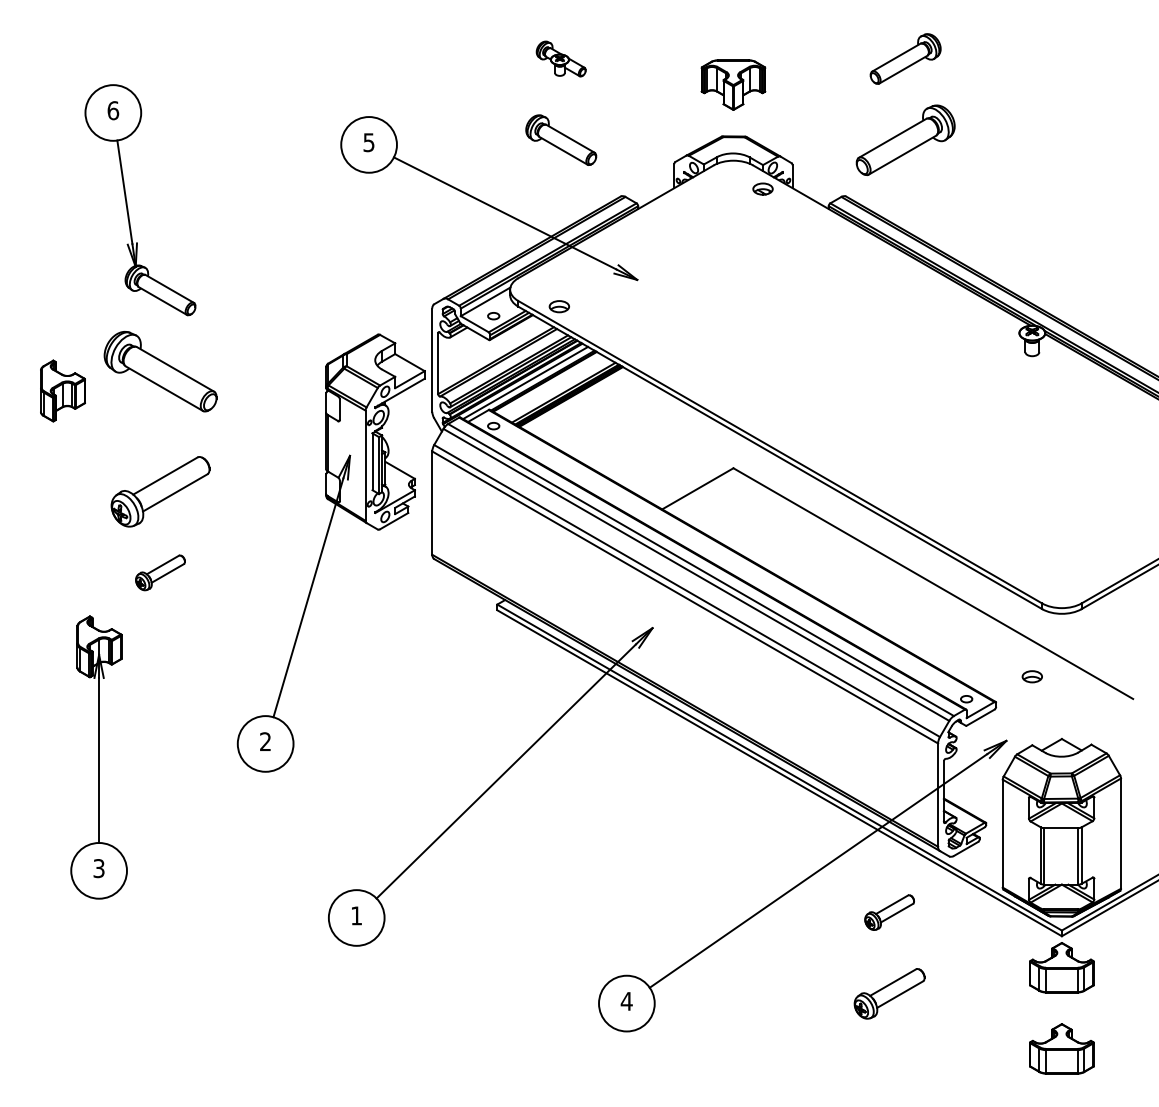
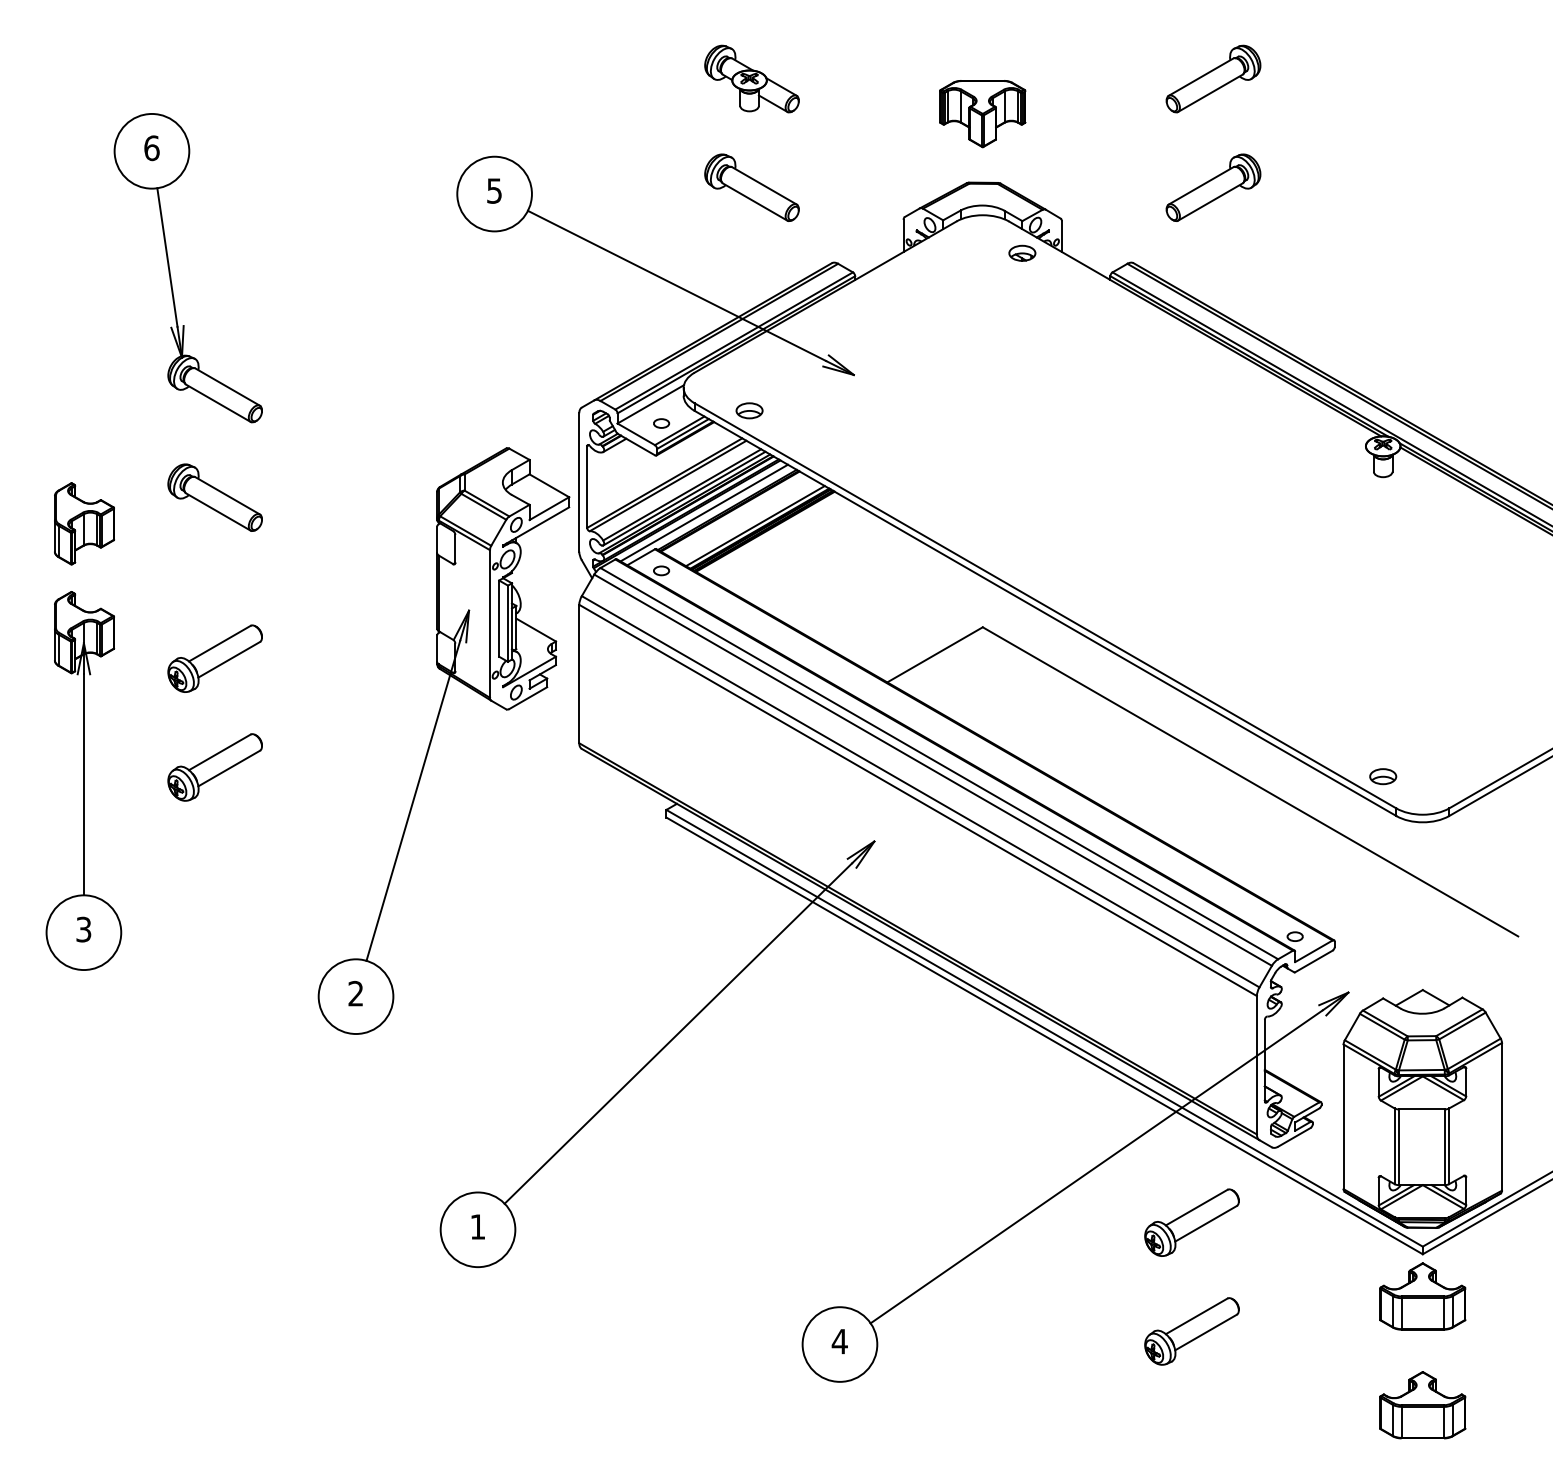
part: (560, 58) -> (751, 78), size x1.43
part: (905, 139) -> (1213, 187), size x0.71
part: (160, 371) -> (214, 497), size x0.62
part: (160, 491) -> (214, 658), size x0.71
part: (160, 572) -> (214, 767), size x1.43
part: (1032, 676) -> (1383, 776), moved
part: (98, 757) -> (83, 780), moved
part: (889, 912) -> (1191, 1222), size x1.43

